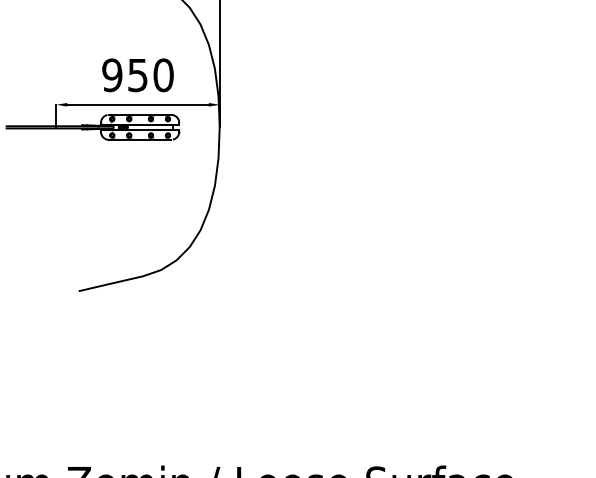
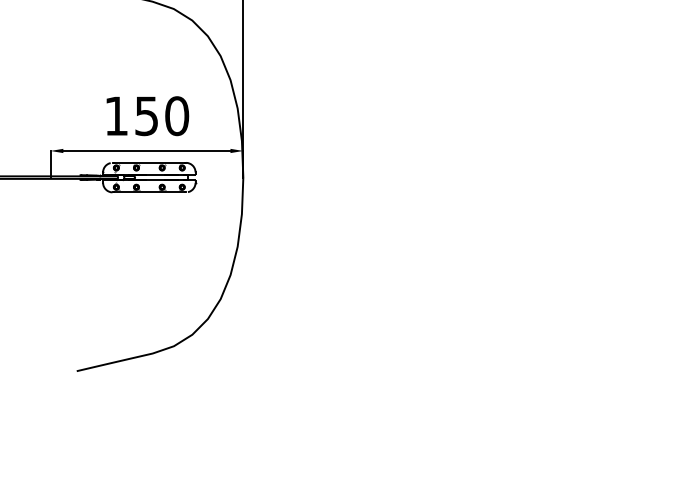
text: (112, 75) -> (116, 116), 950 -> 150

